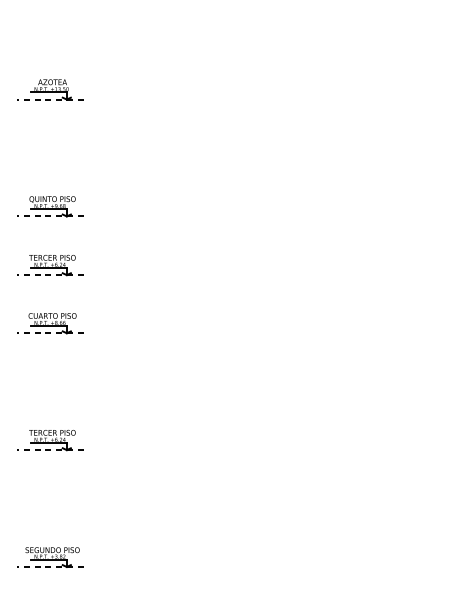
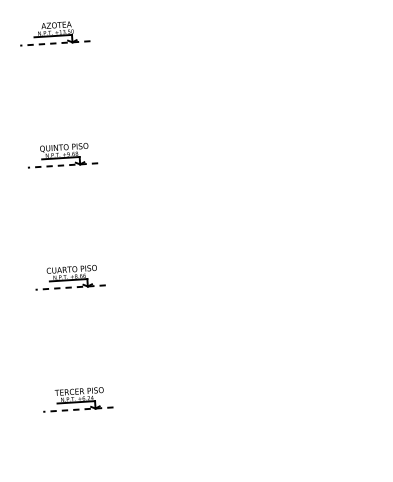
part: (50, 265) -> (66, 216), removed

